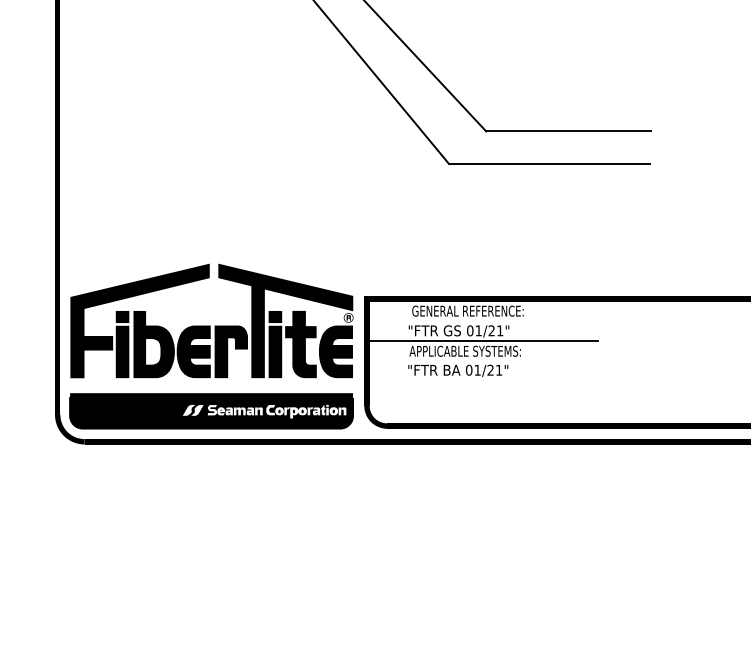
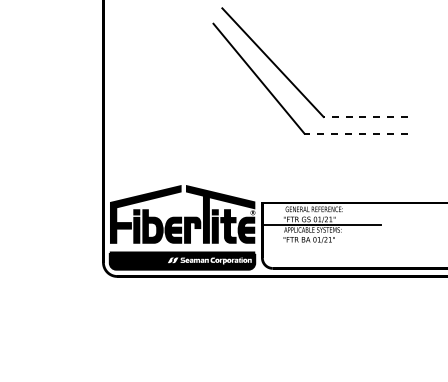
line: (567, 130) -> (365, 116), solid -> dashed
line: (550, 163) -> (356, 133), solid -> dashed

